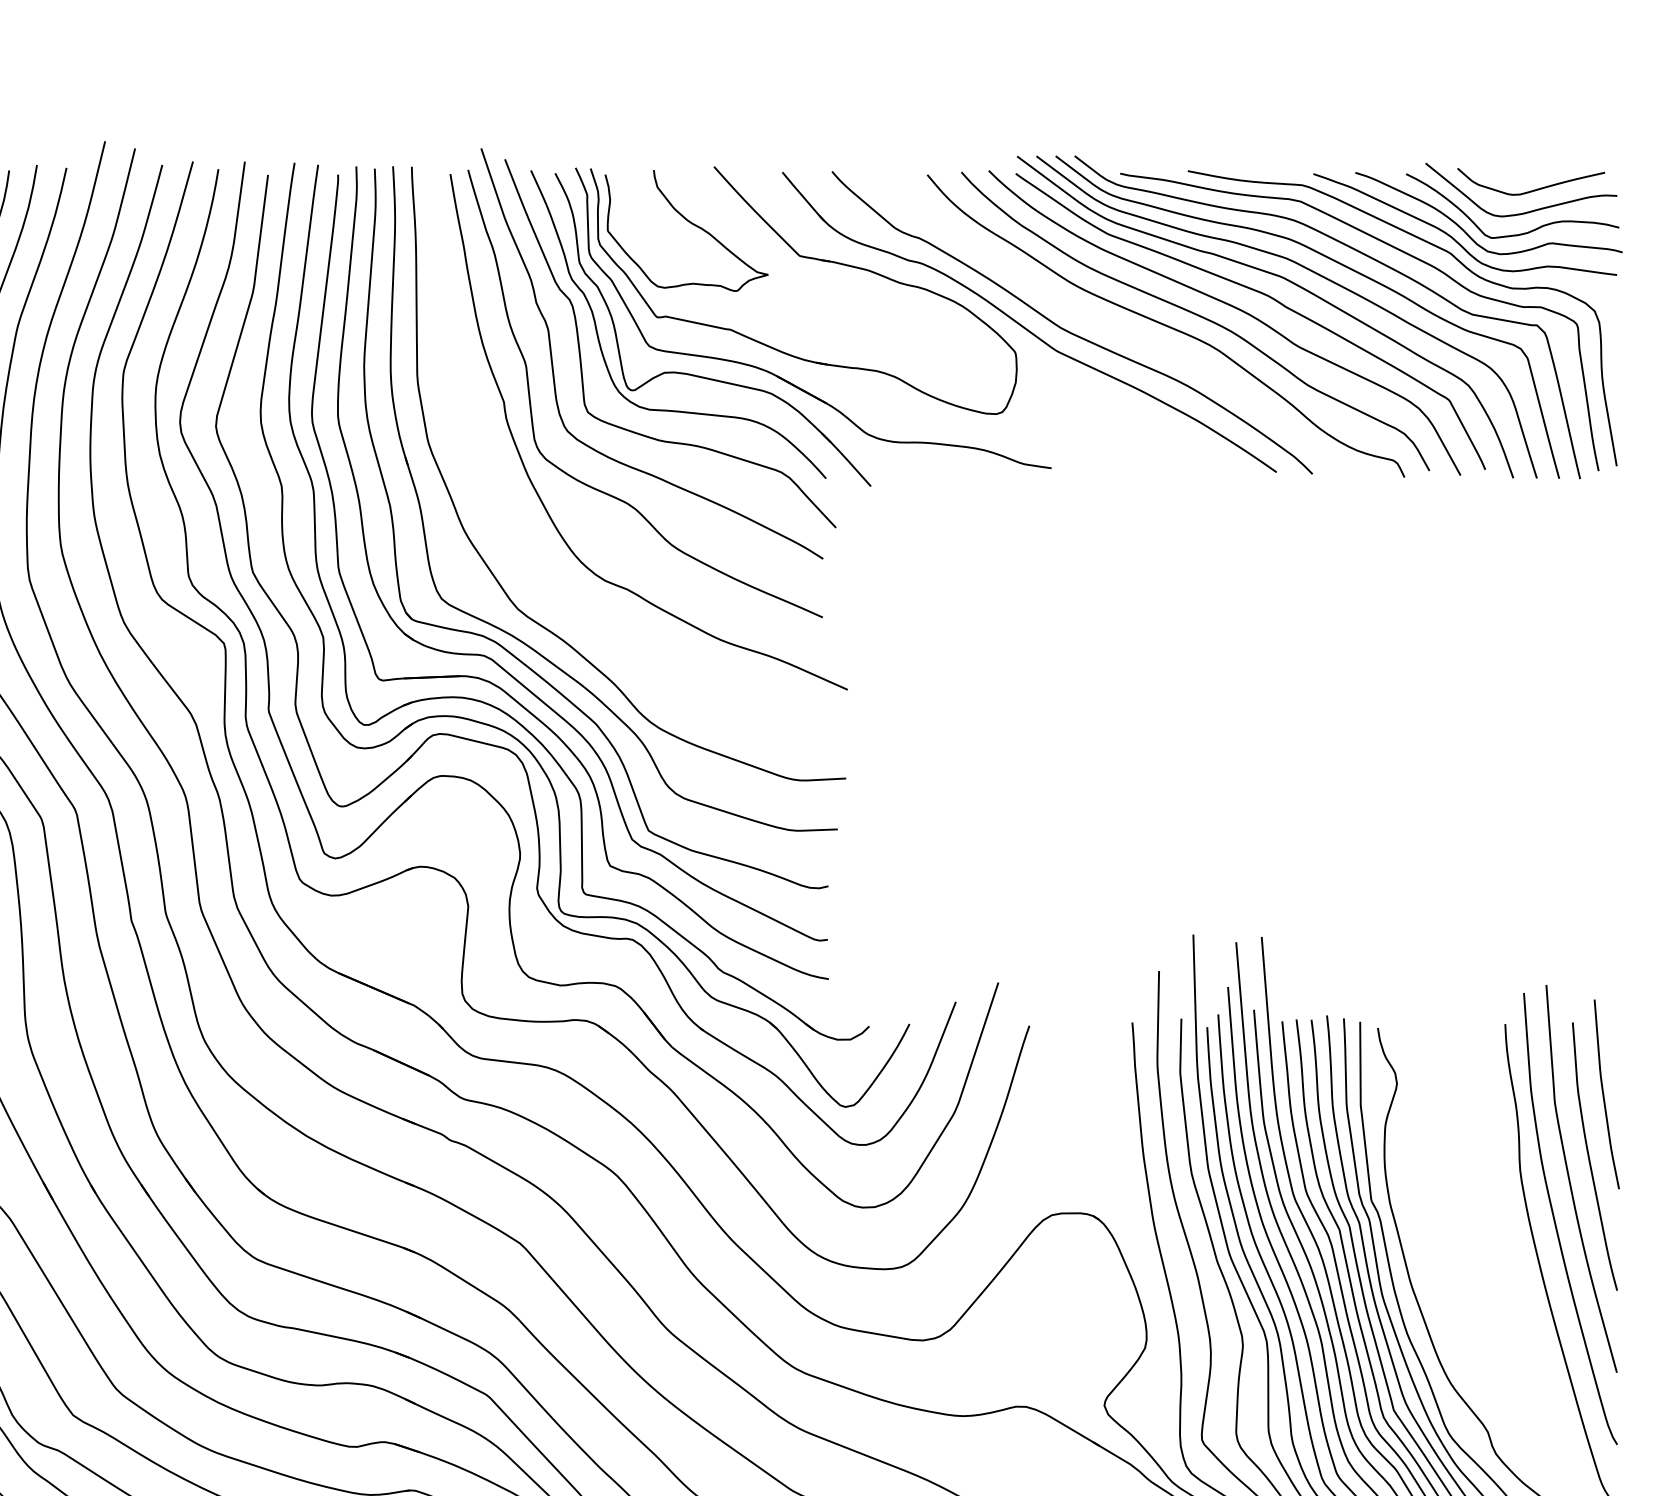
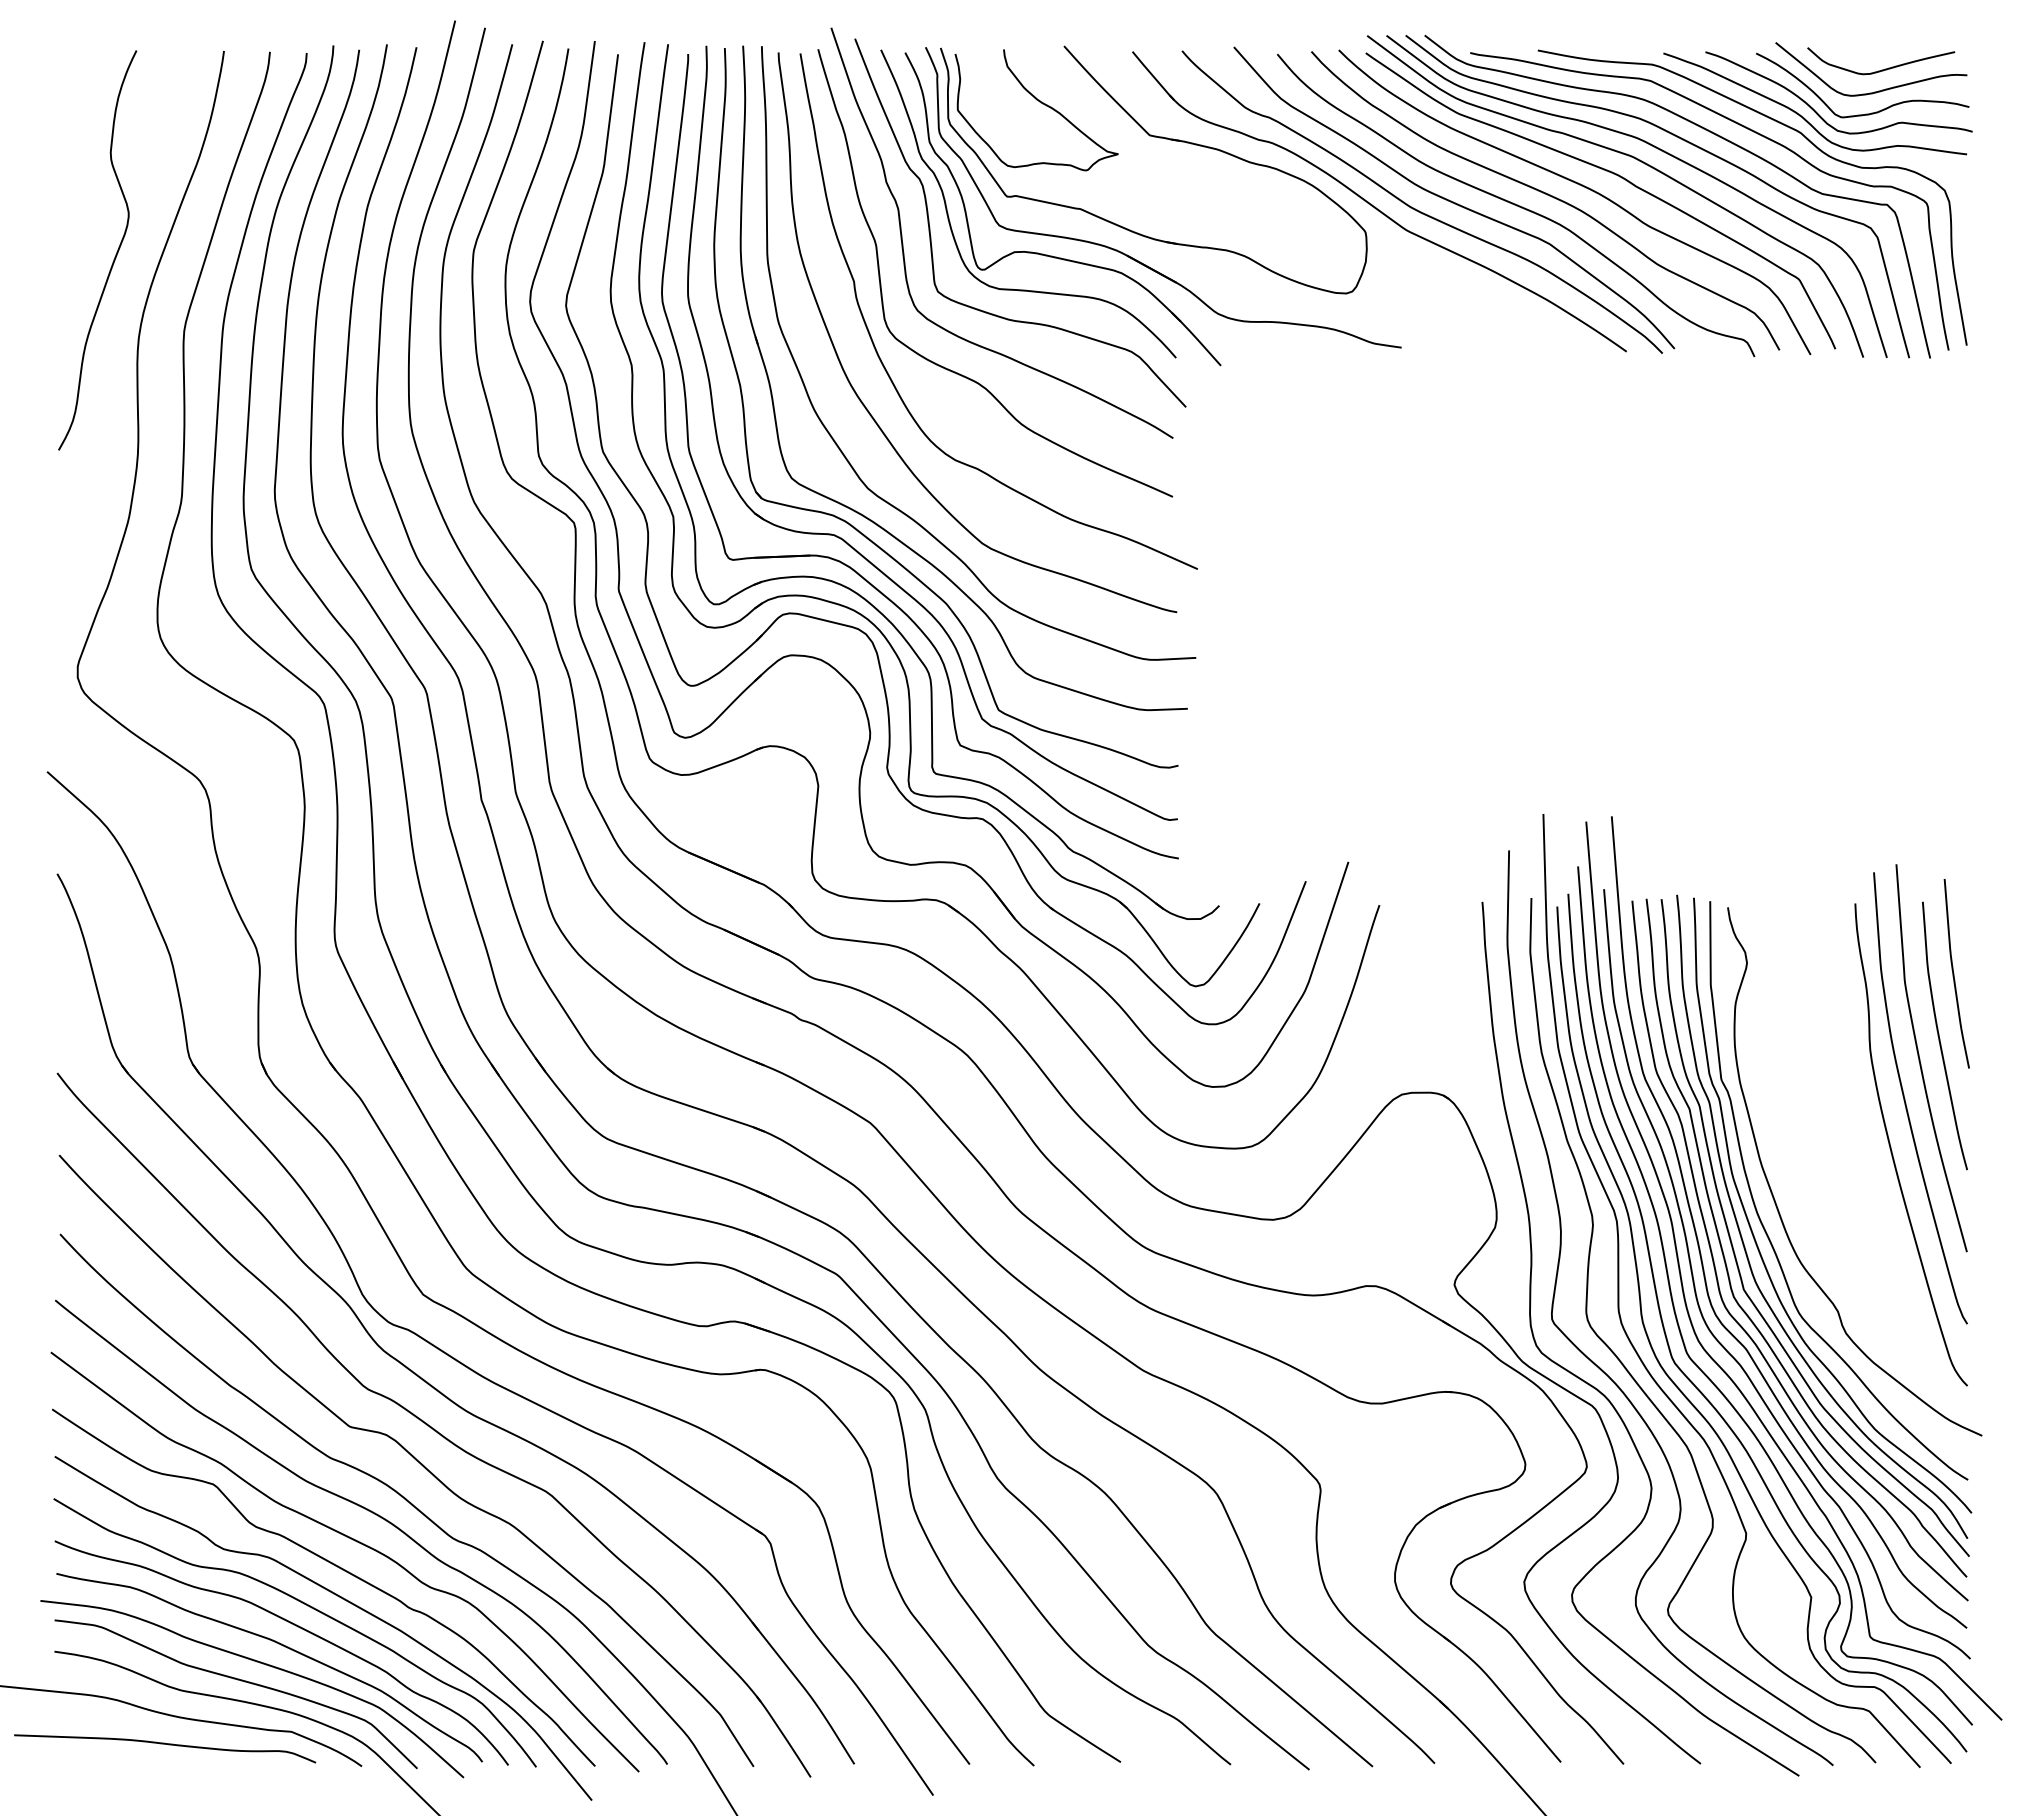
curve: (1103, 322) -> (1453, 201), added
curve: (520, 533) -> (870, 412), added

